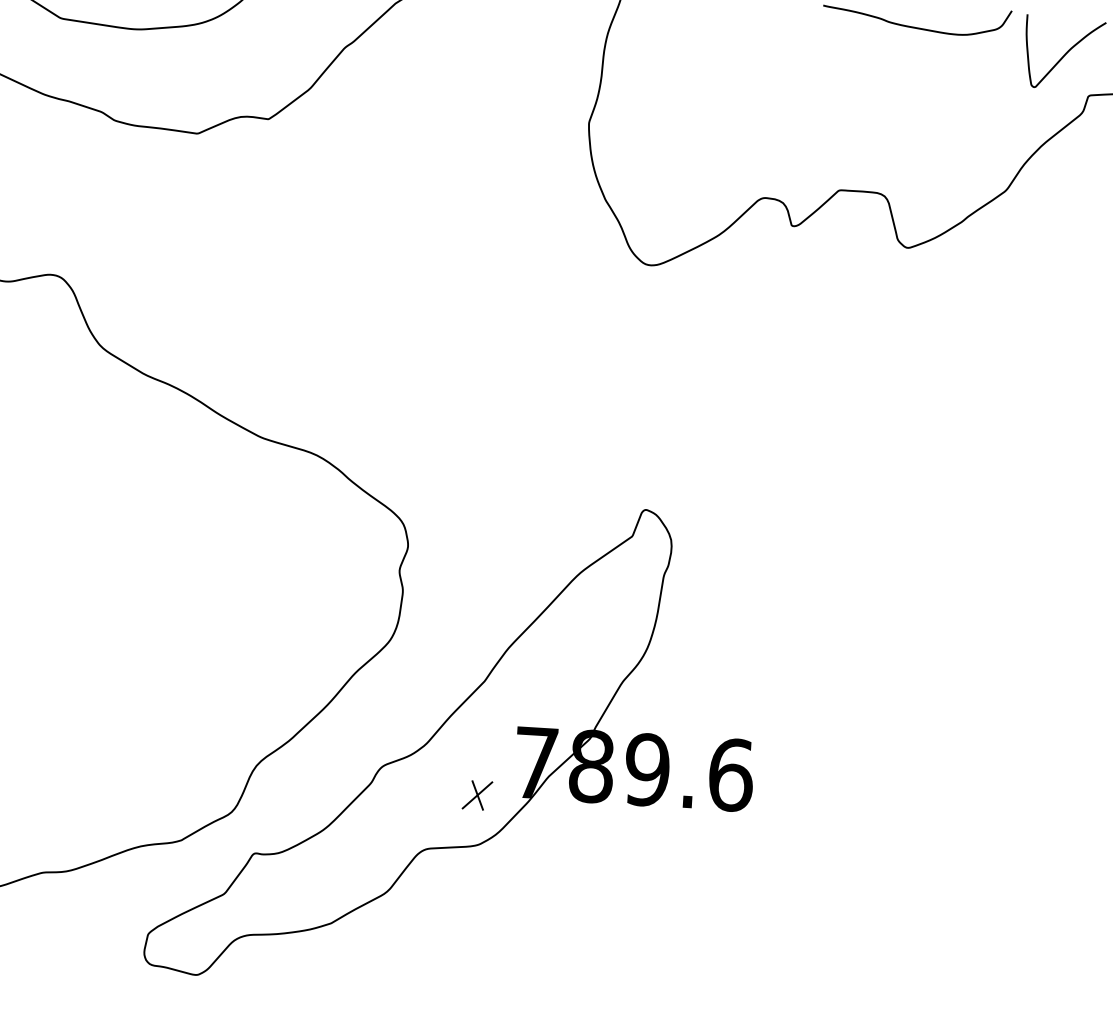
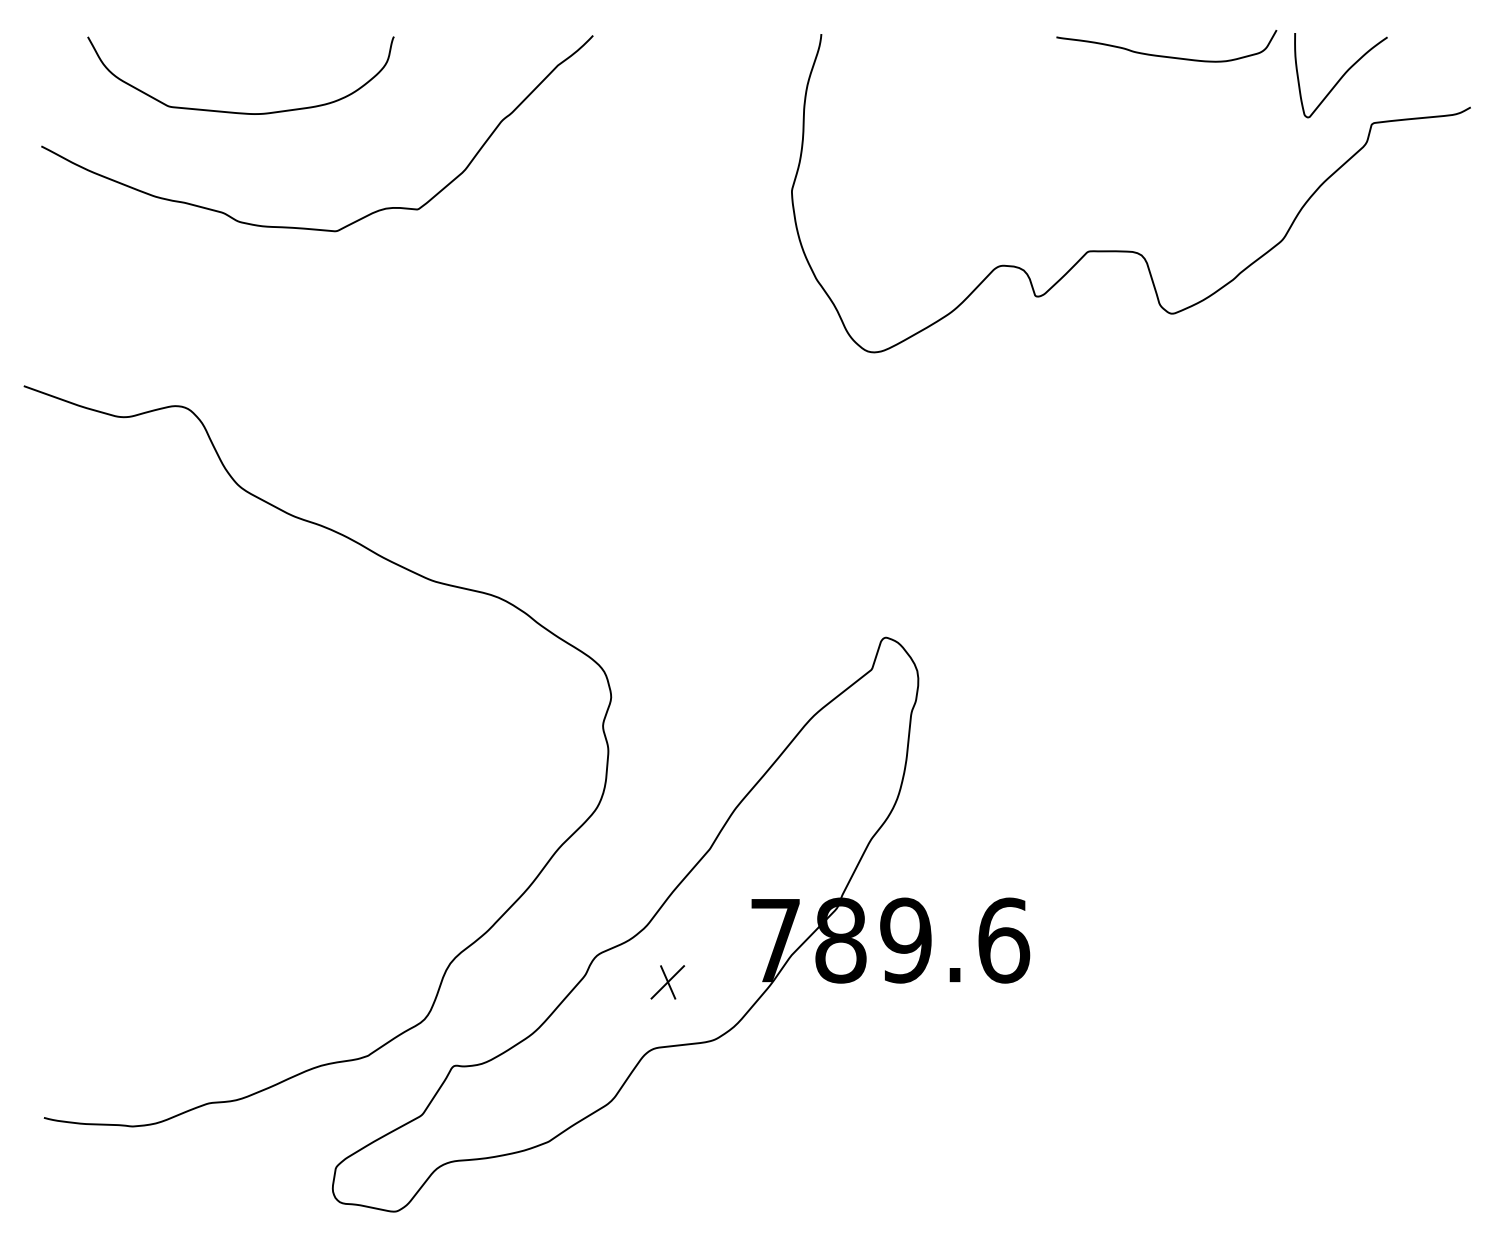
part: (477, 795) -> (667, 982), moved

